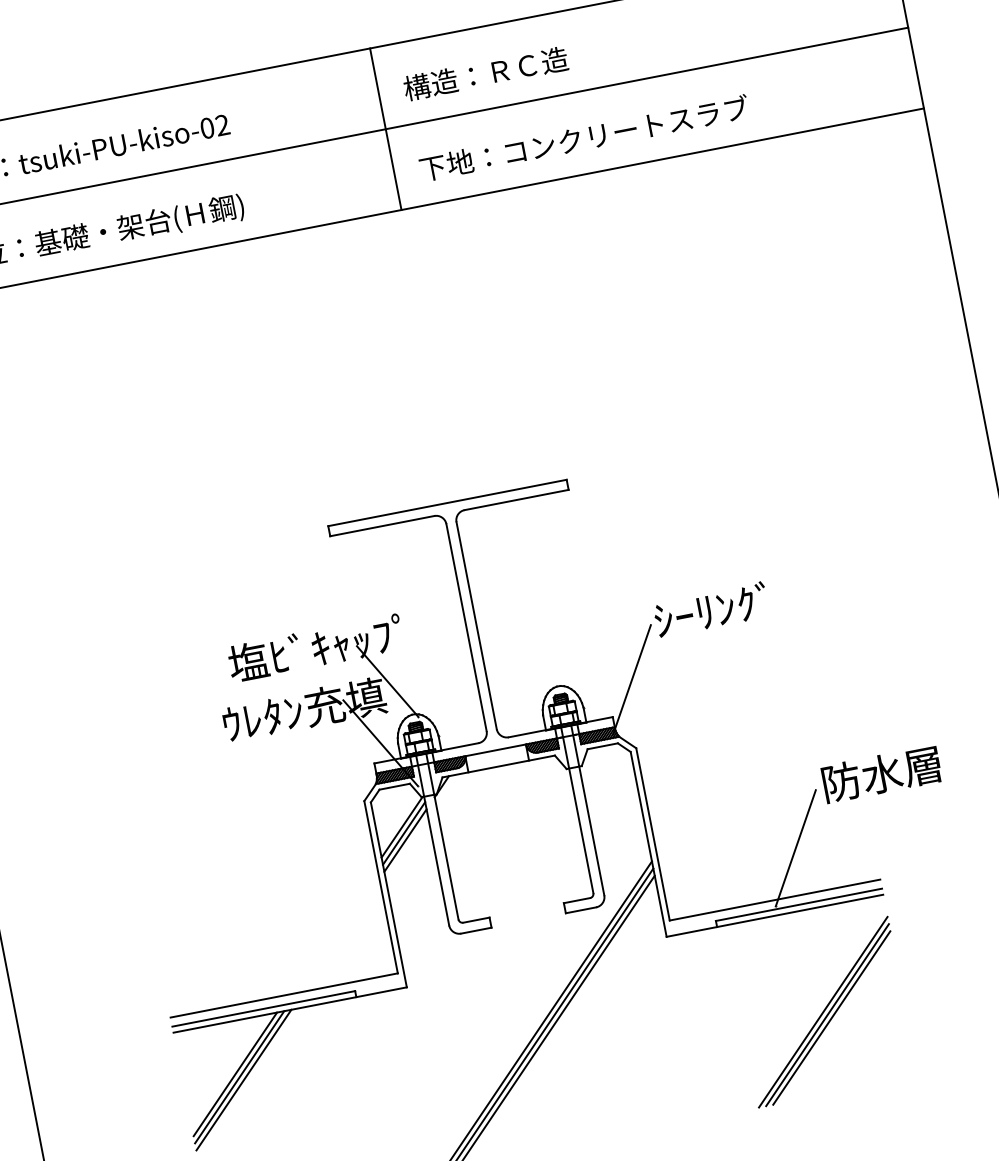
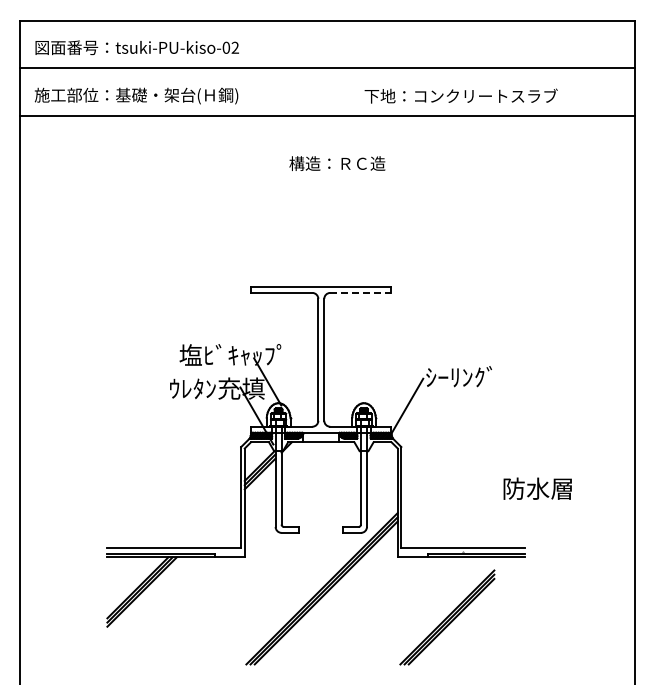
text: (485, 73) -> (337, 163), moved
line: (385, 128) -> (327, 67), removed
text: (582, 137) -> (460, 95), moved
line: (515, 499) -> (360, 292), solid -> dashed
line: (795, 848) -> (480, 521), removed
part: (823, 1012) -> (447, 617), moved

